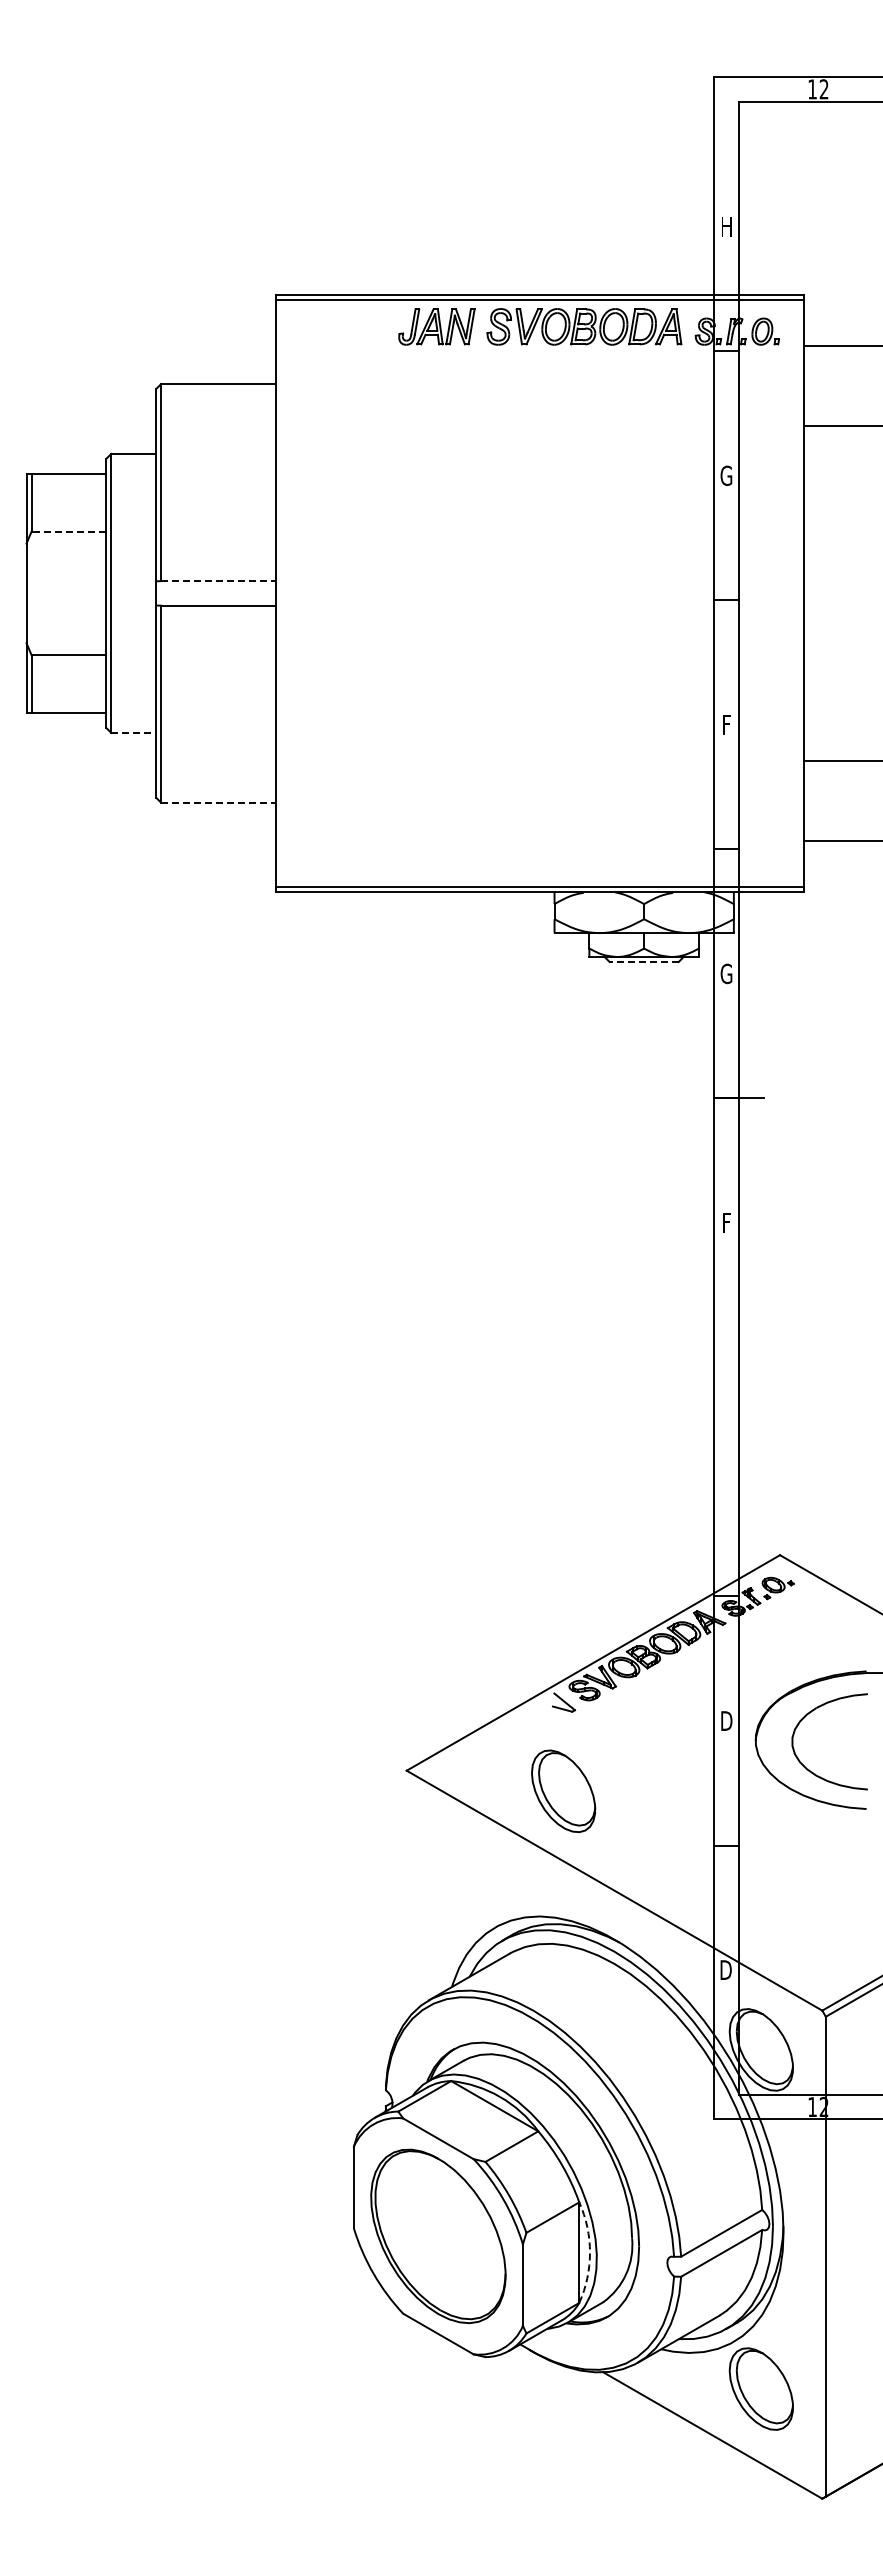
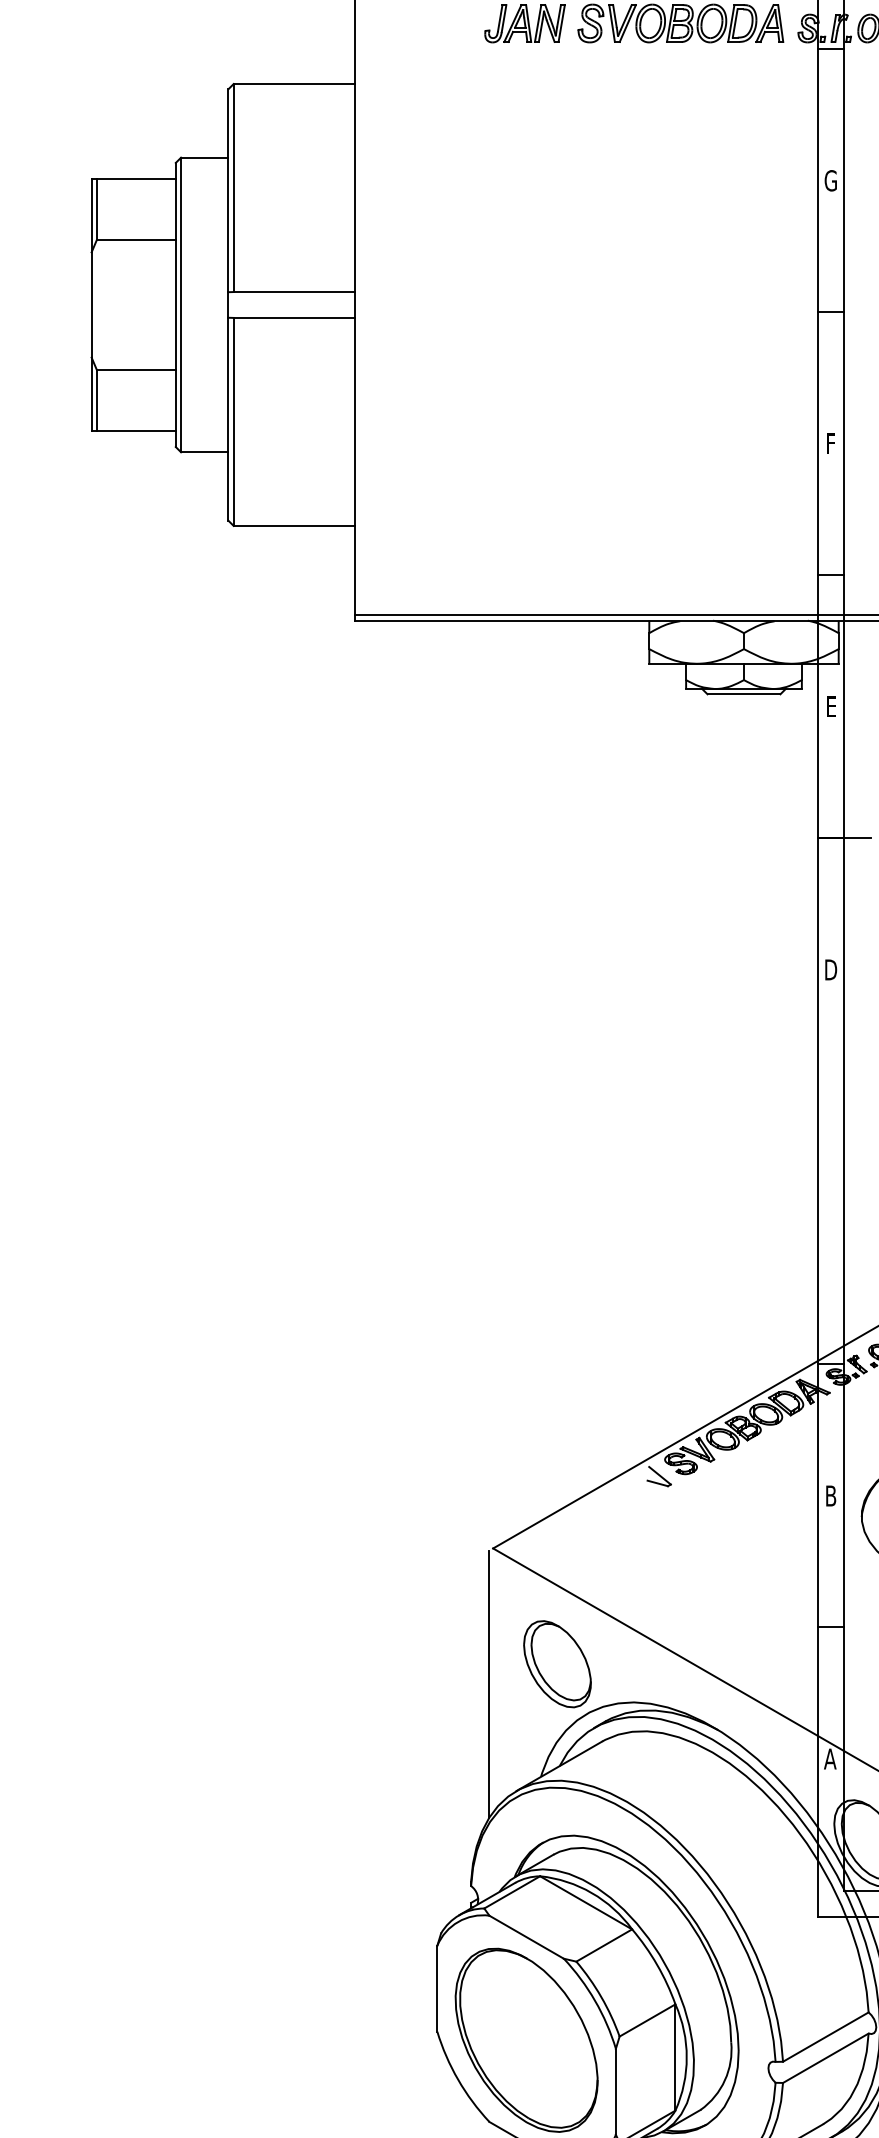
line: (68, 531) -> (135, 239), dashed -> solid
line: (218, 581) -> (294, 292), dashed -> solid
line: (134, 732) -> (205, 451), dashed -> solid
line: (218, 802) -> (294, 525), dashed -> solid
line: (644, 962) -> (744, 694), dashed -> solid
text: (726, 973) -> (830, 706), G -> E
text: (726, 1222) -> (830, 969), F -> D
text: (726, 1720) -> (830, 1495), D -> B
part: (563, 1790) -> (557, 1663), moved
line: (403, 1898) -> (489, 1683), added
text: (725, 1969) -> (829, 1758), D -> A
arc: (590, 2252) -> (687, 2057), dashed -> solid

